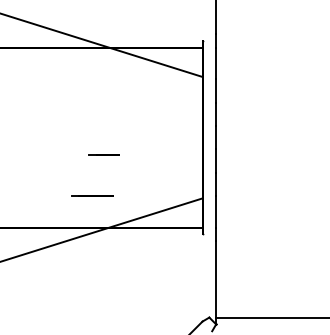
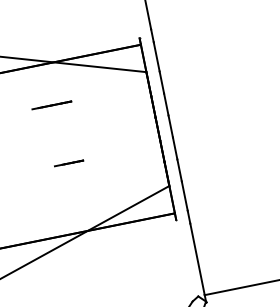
line: (92, 195) -> (51, 105), moved

